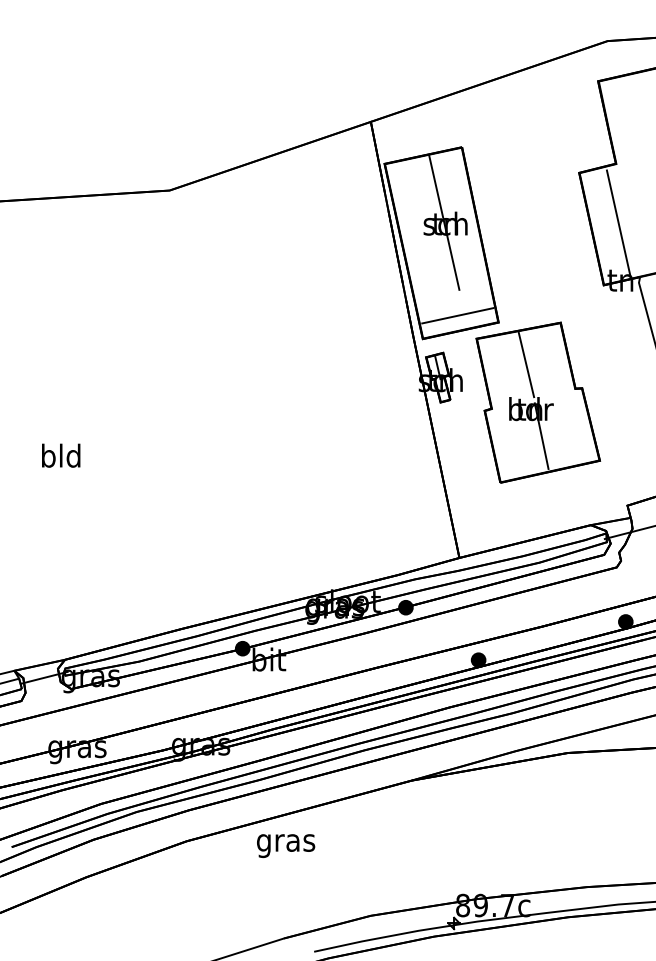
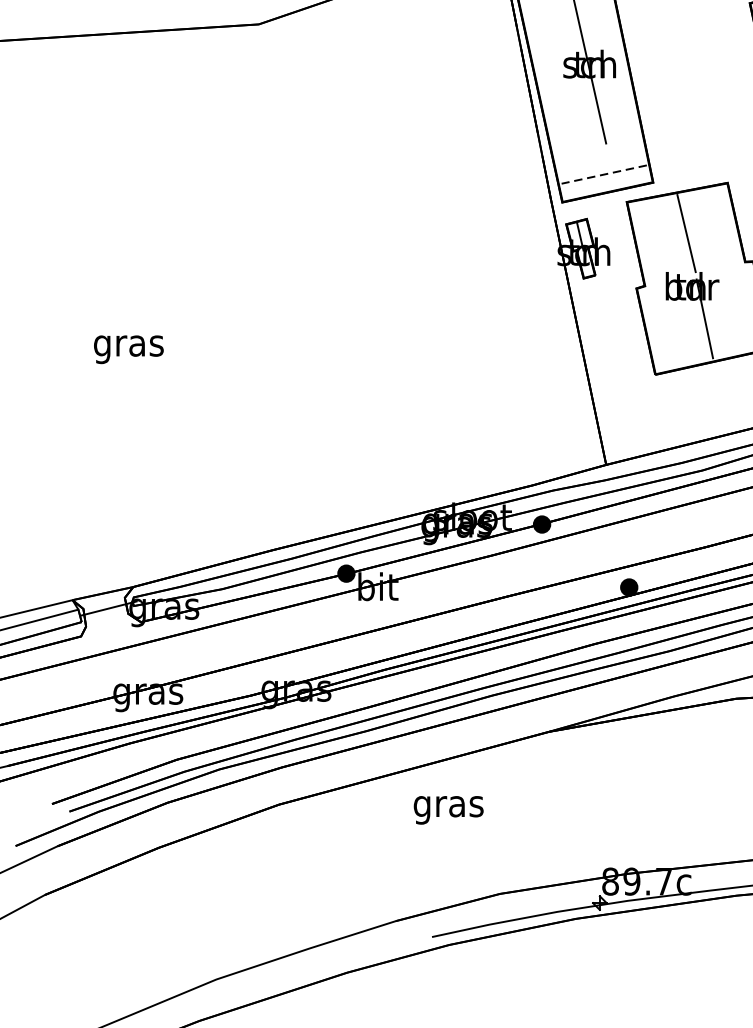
line: (457, 315) -> (603, 174), solid -> dashed
text: (61, 458) -> (129, 345), bld -> gras
text: (286, 845) -> (449, 809), moved

